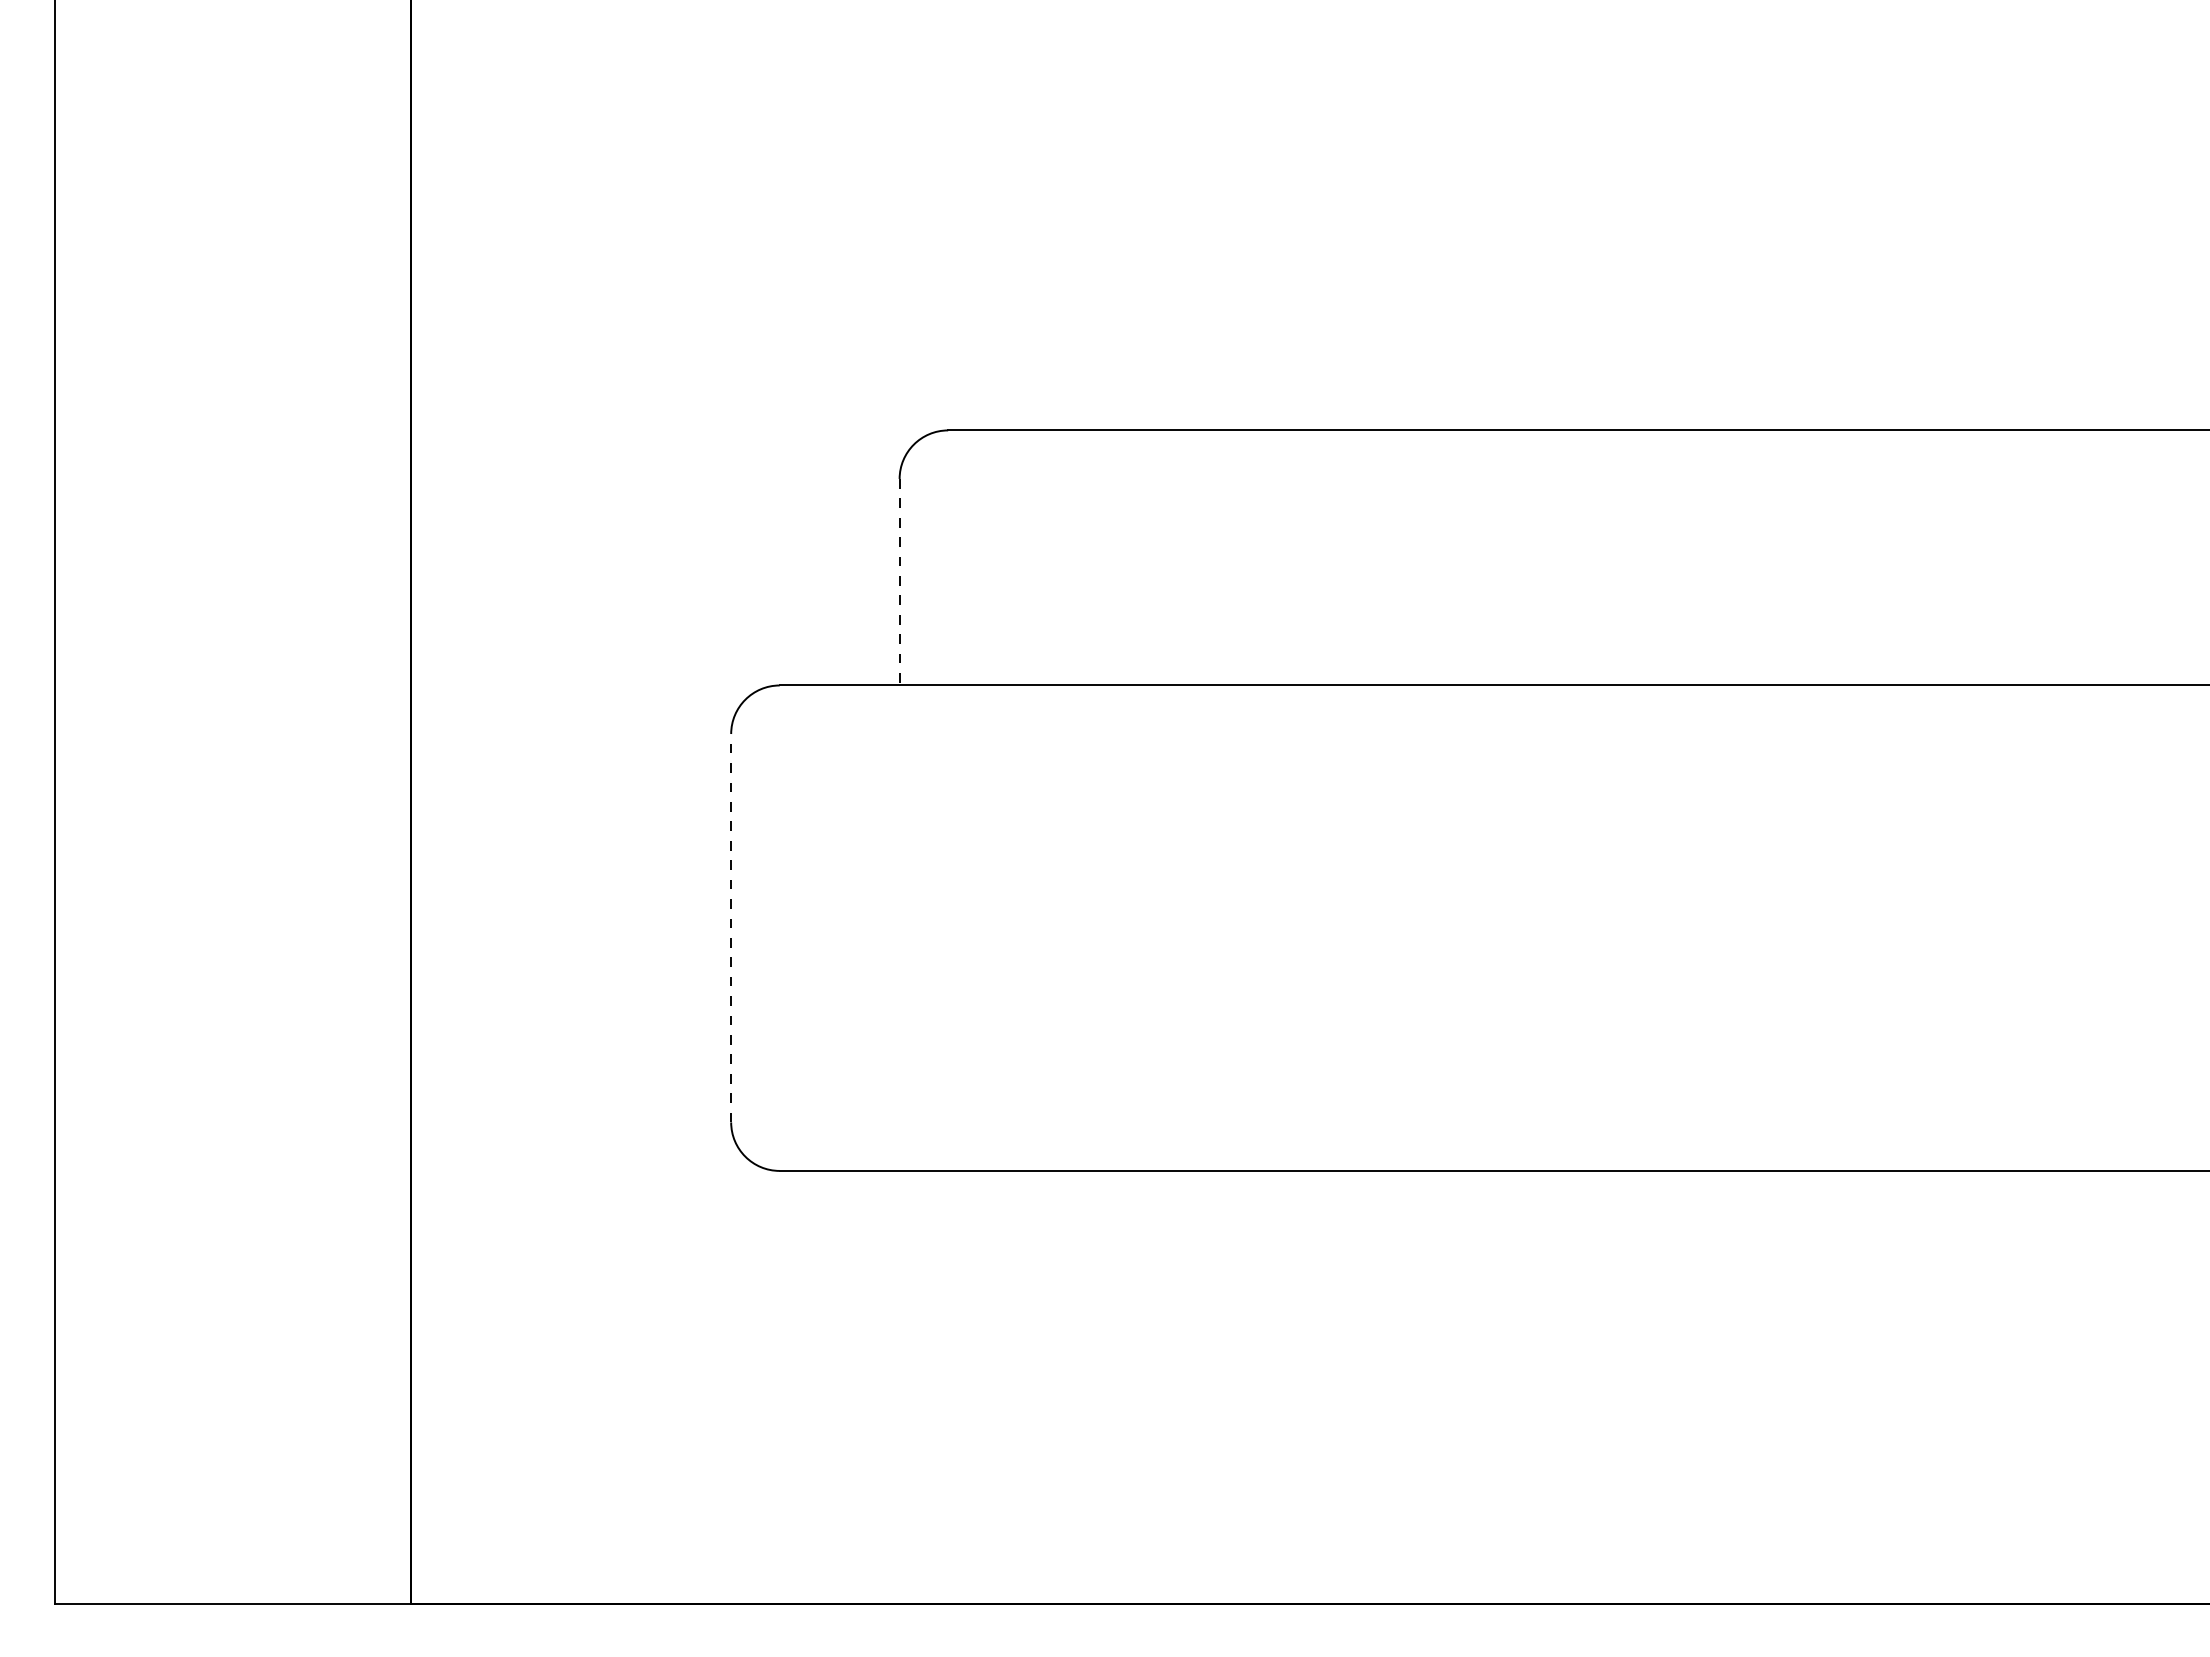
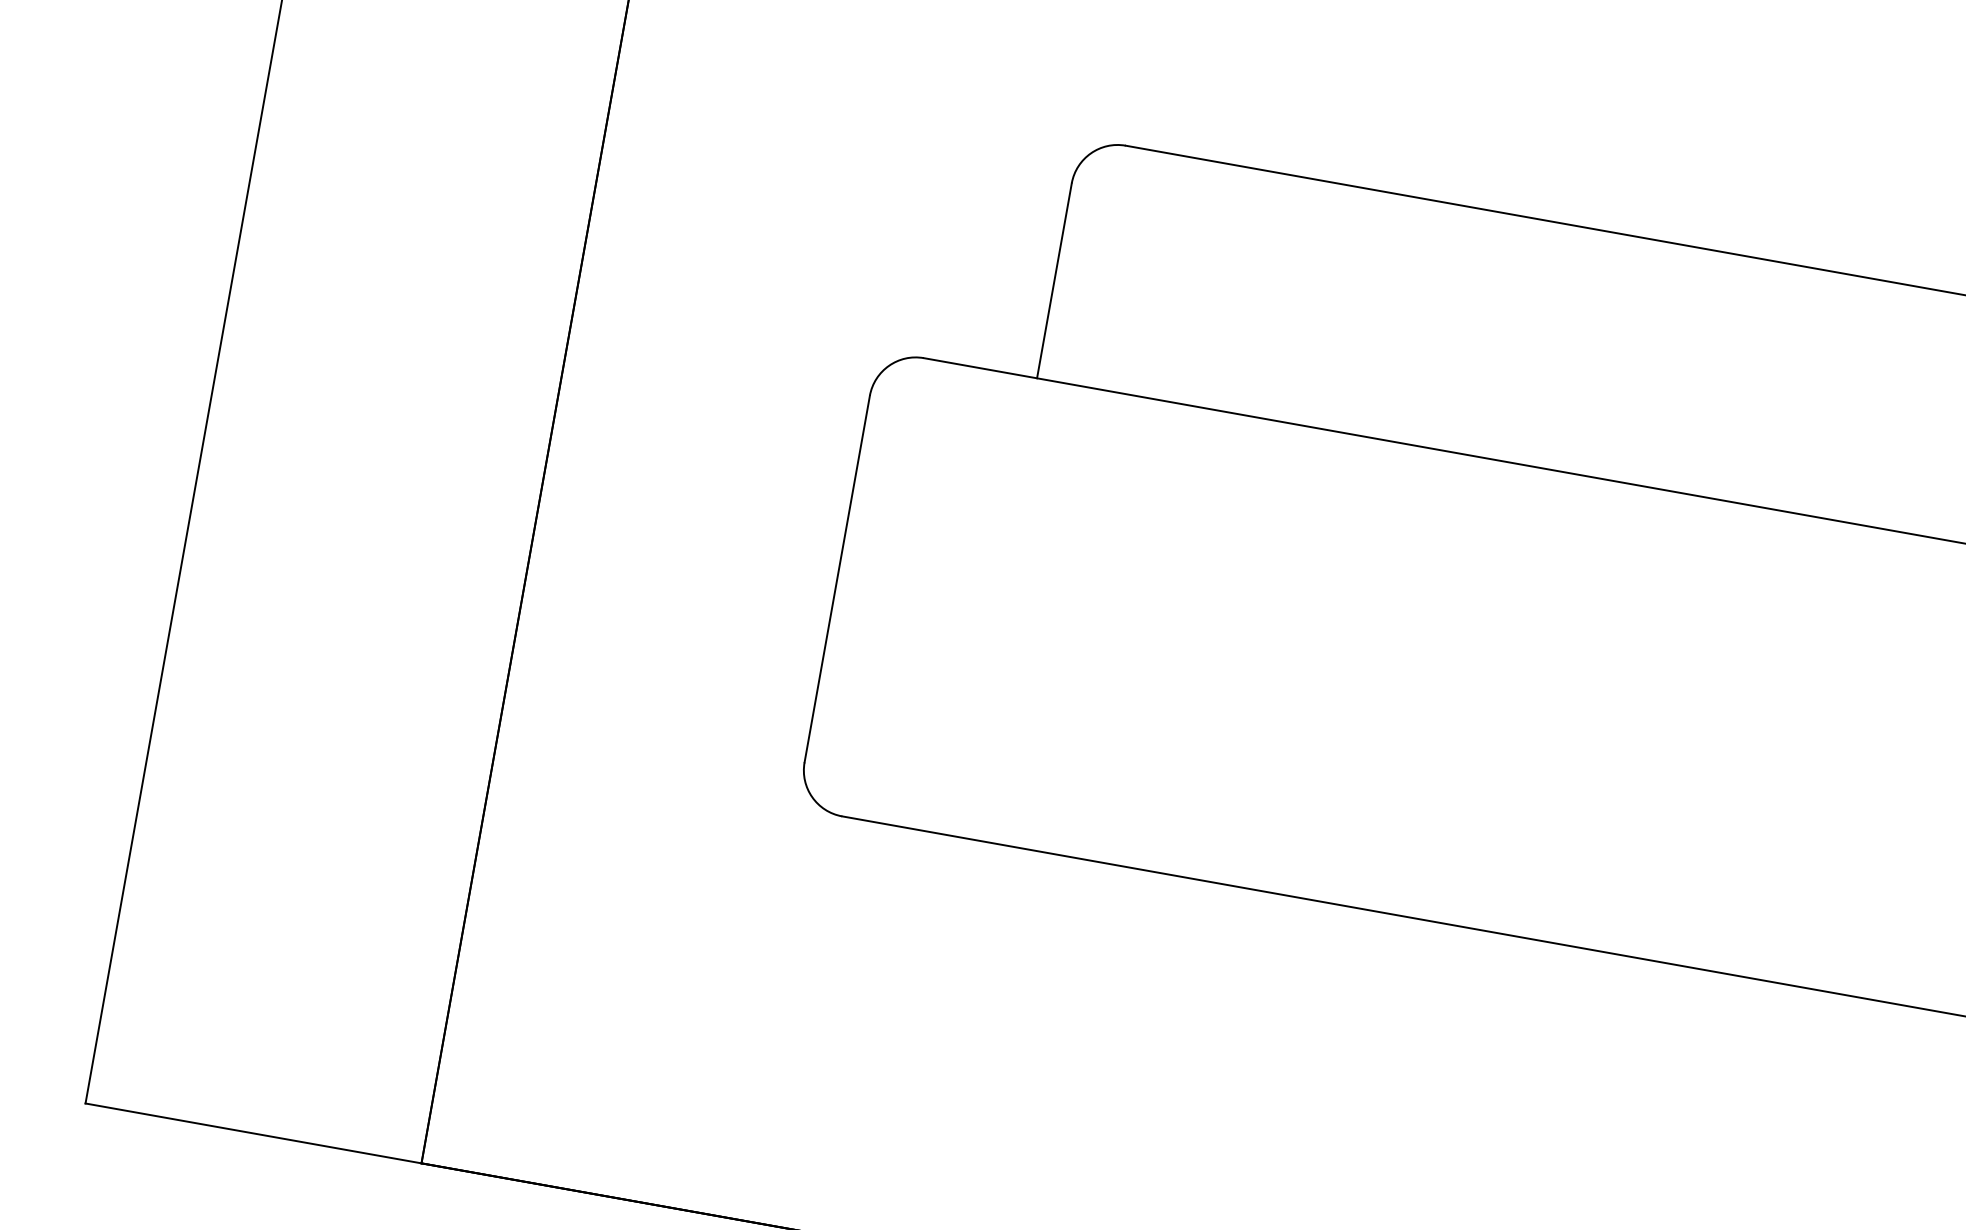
line: (899, 582) -> (1054, 281), dashed -> solid
line: (731, 927) -> (837, 578), dashed -> solid

